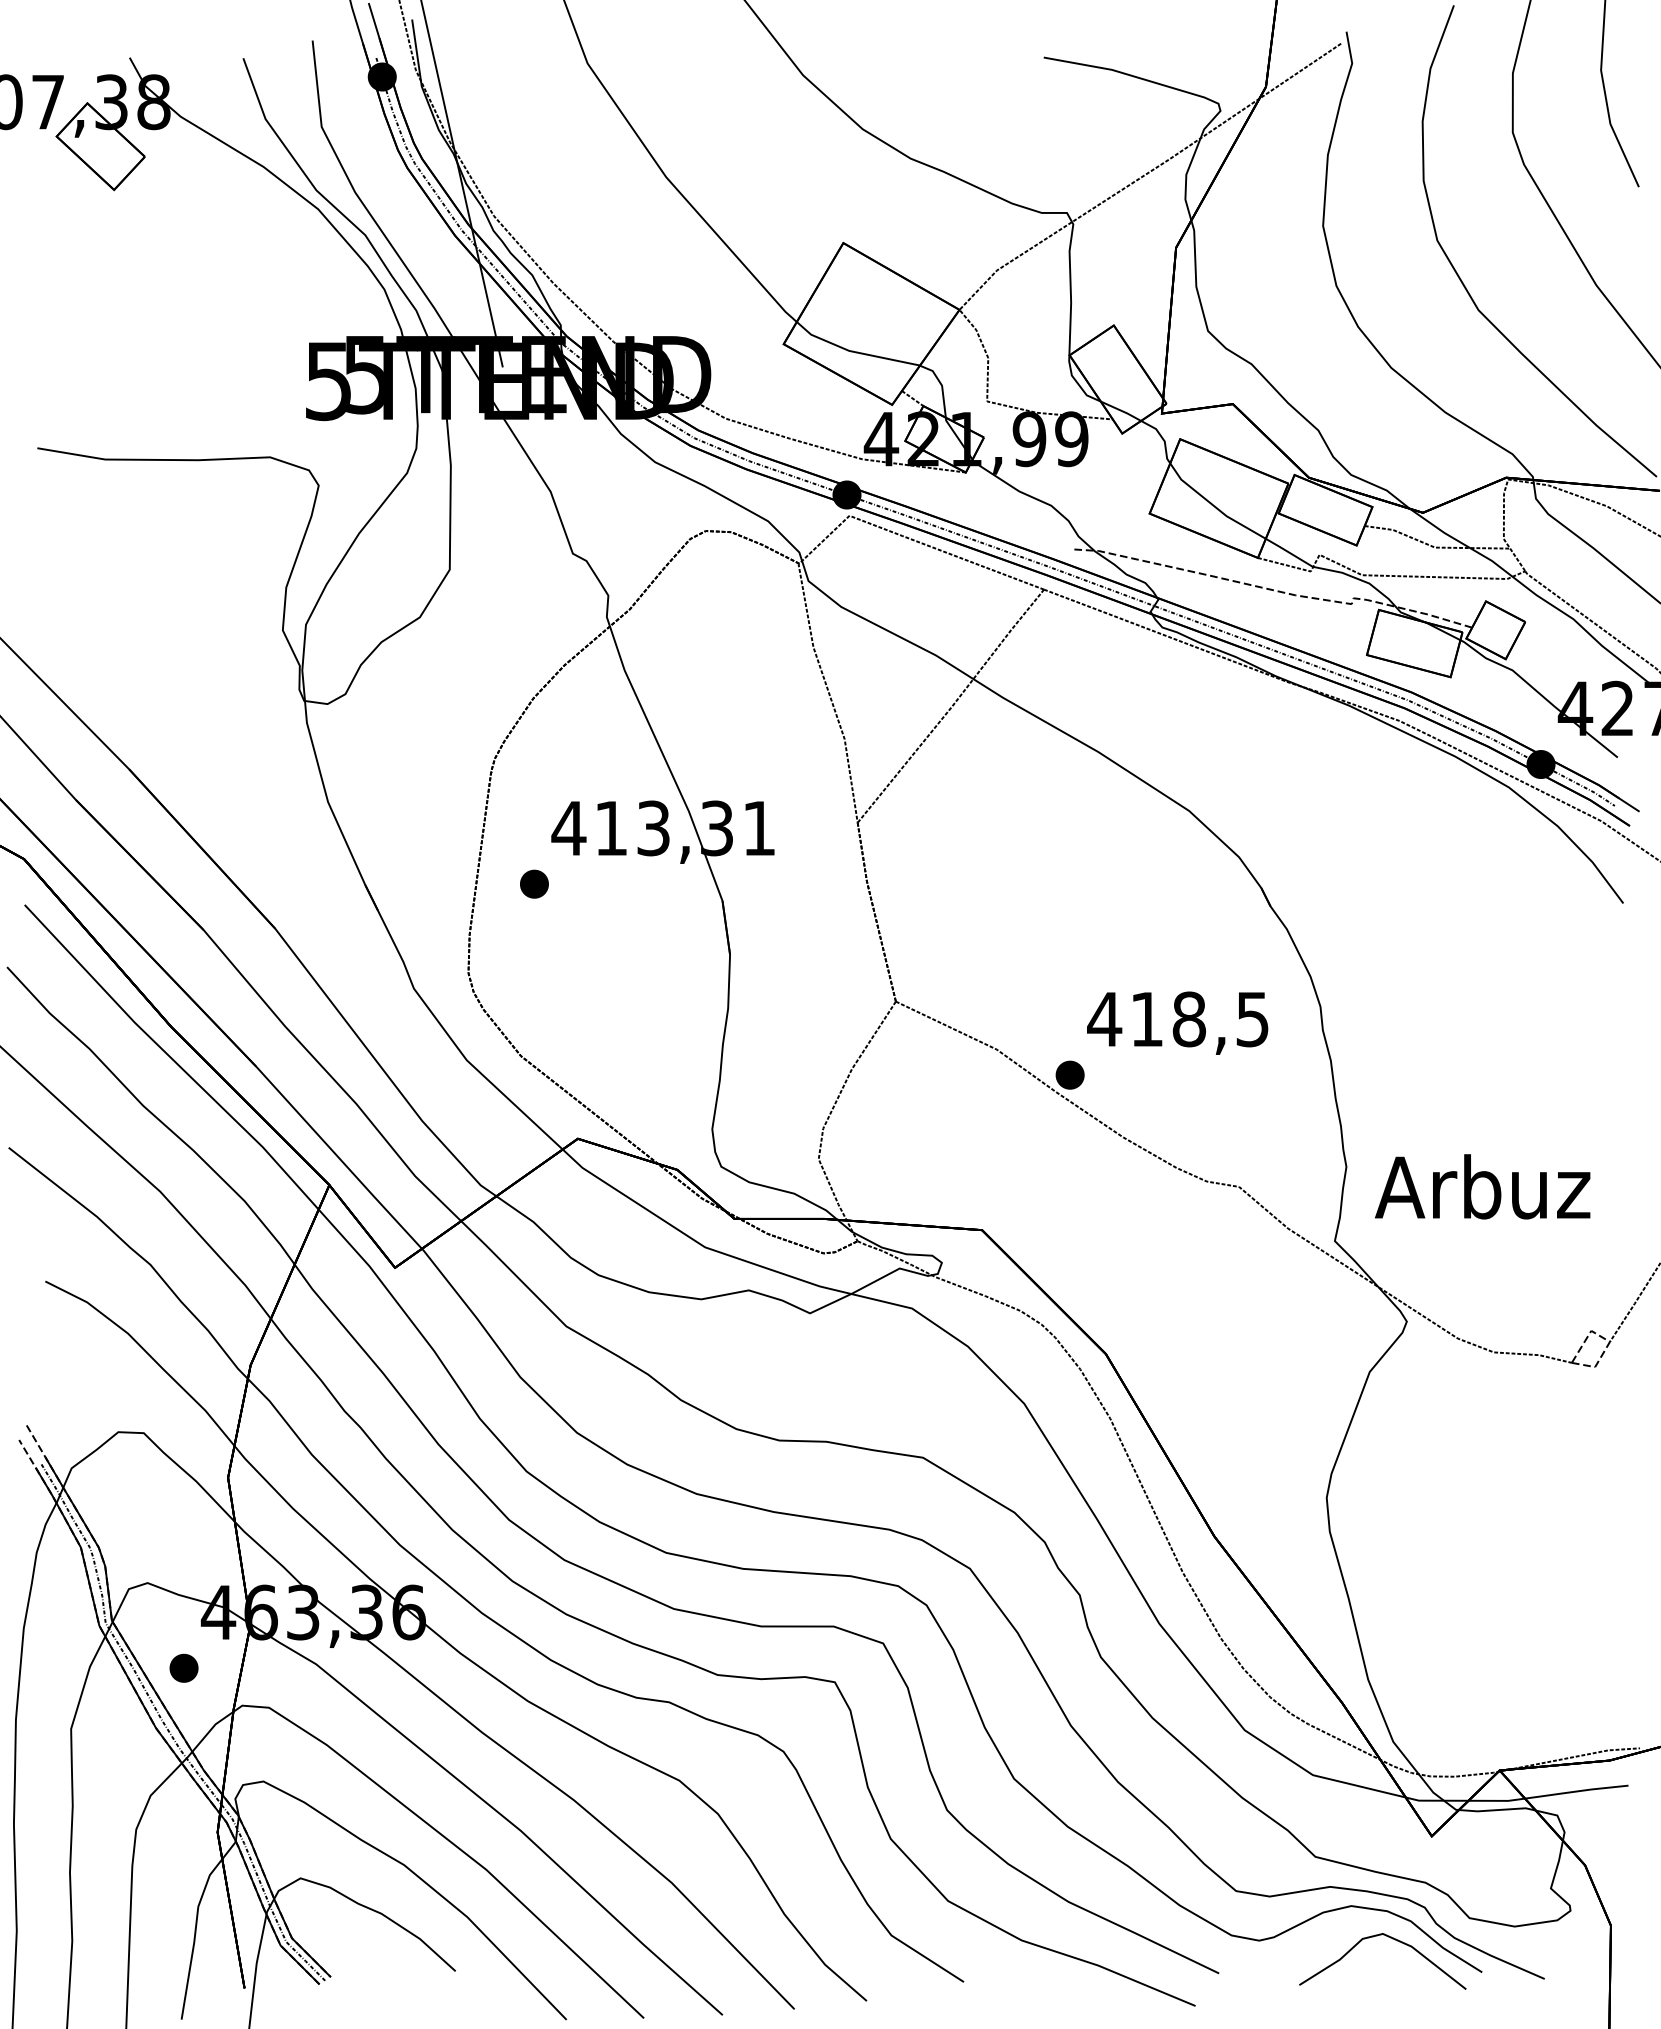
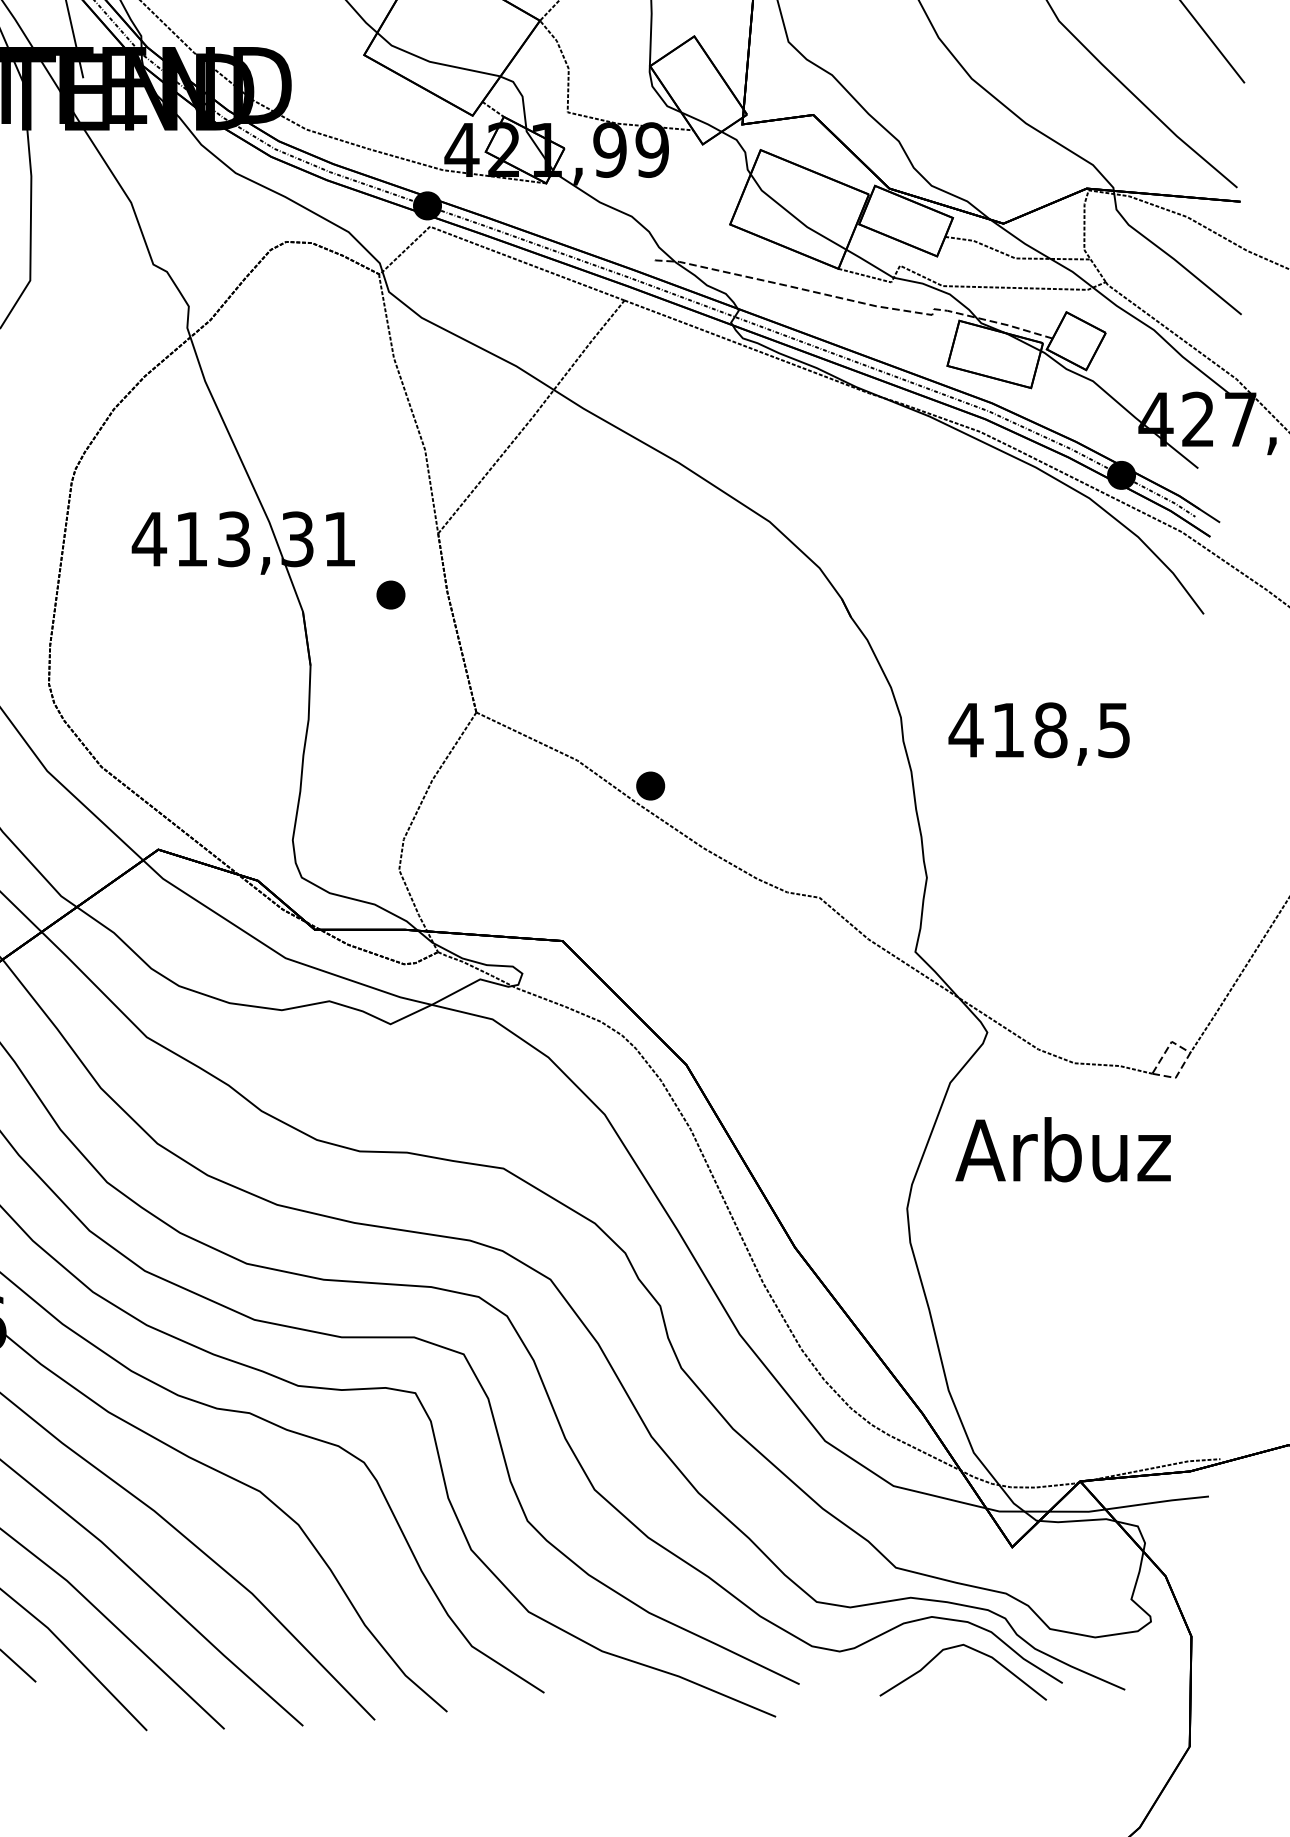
part: (534, 883) -> (391, 594), moved
text: (1177, 1022) -> (1039, 733), moved
text: (1482, 1186) -> (1063, 1149), moved

